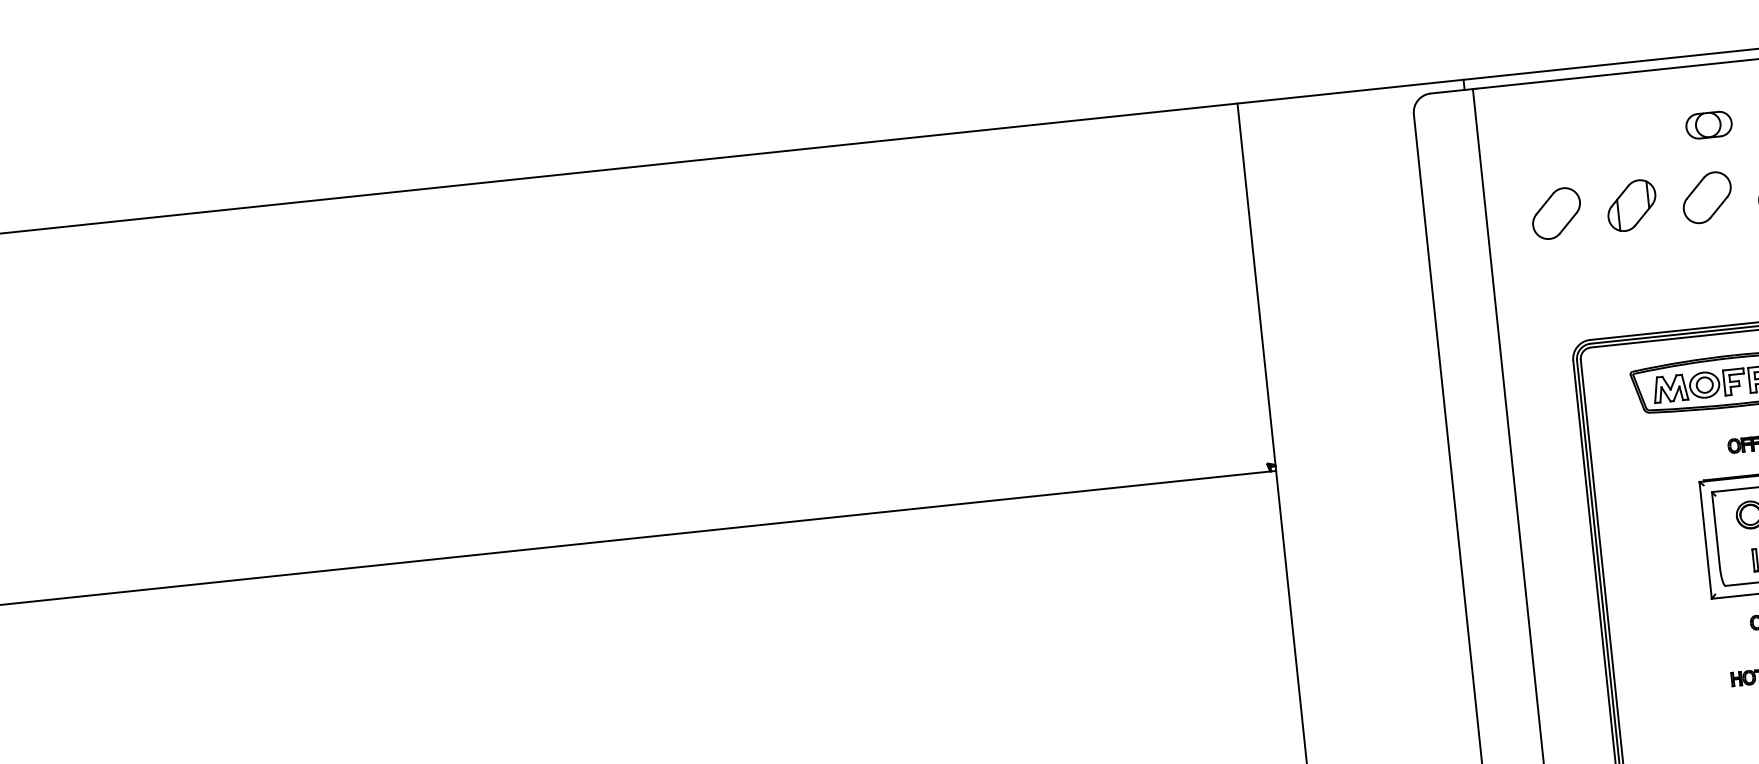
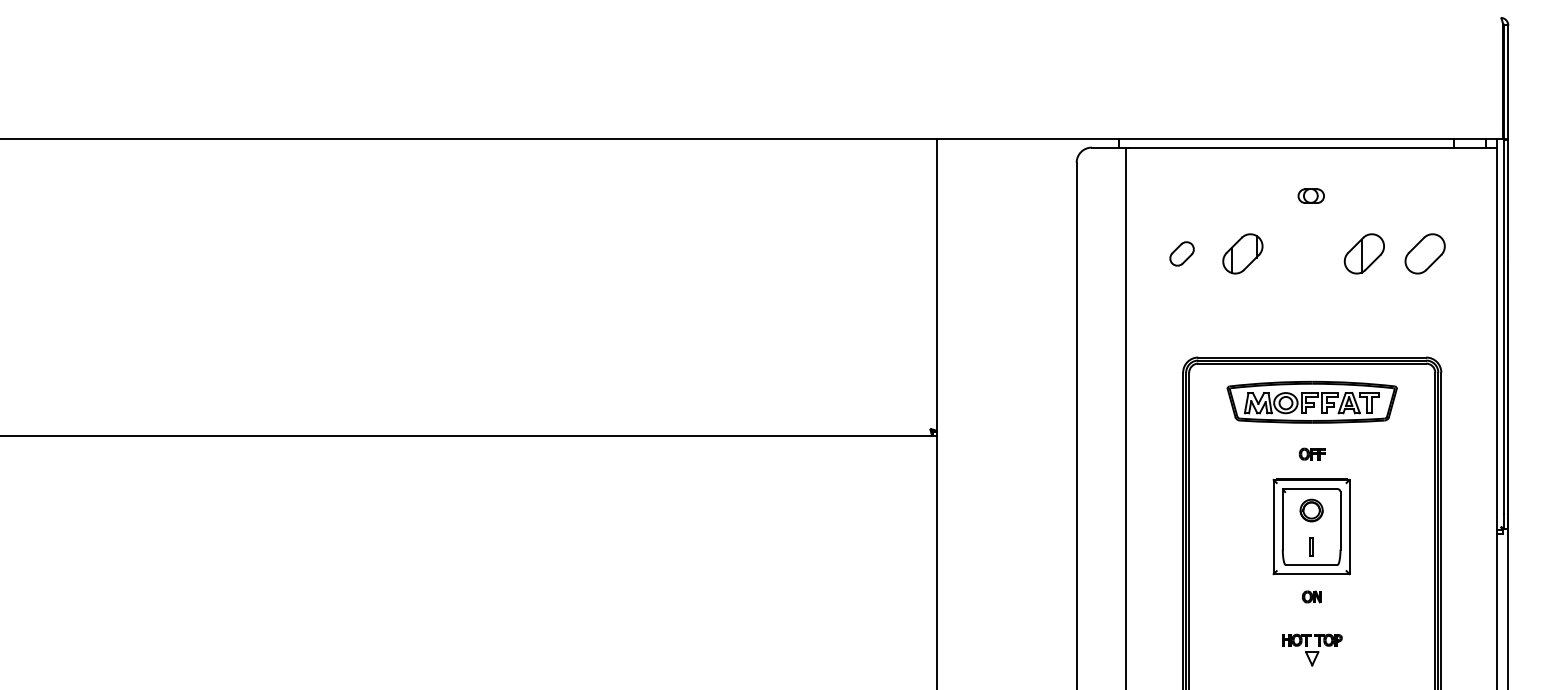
part: (1709, 124) -> (1311, 195), size x0.7
part: (1706, 197) -> (1303, 253), removed
part: (1555, 213) -> (1181, 253), size x0.6

